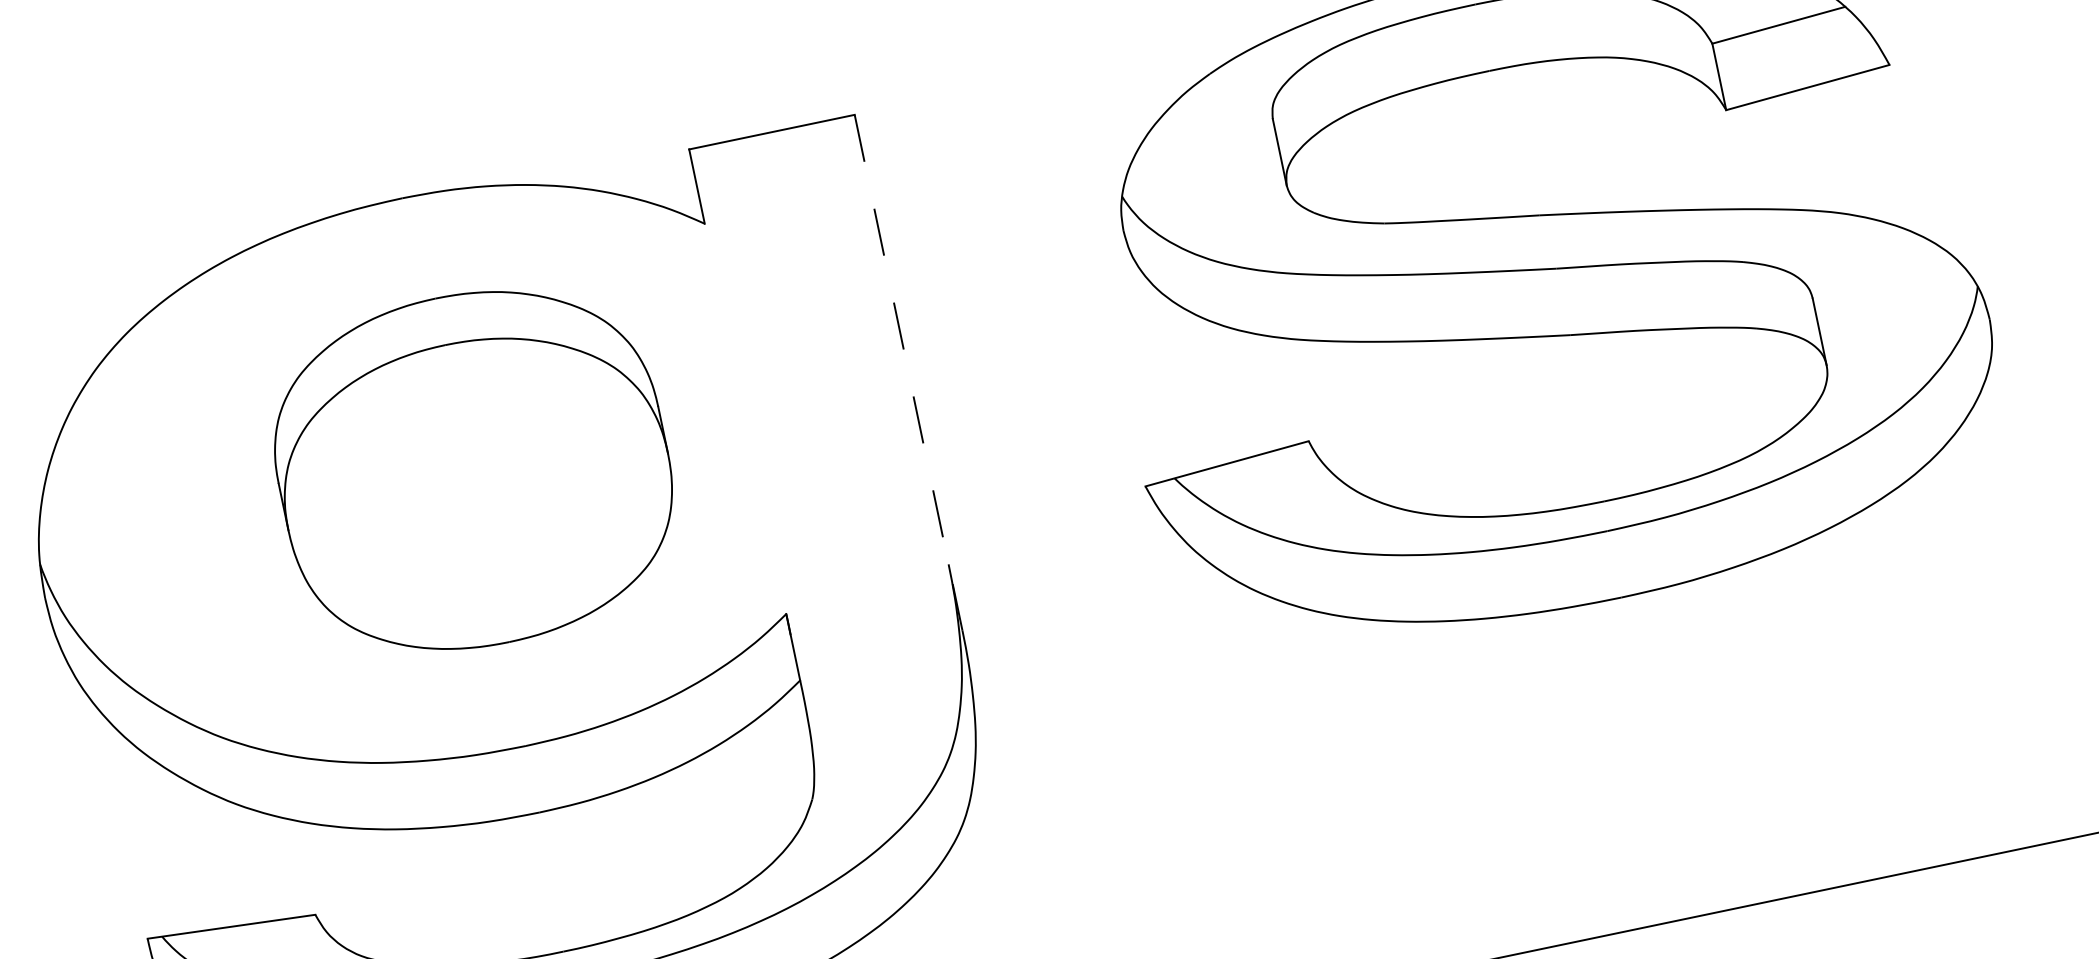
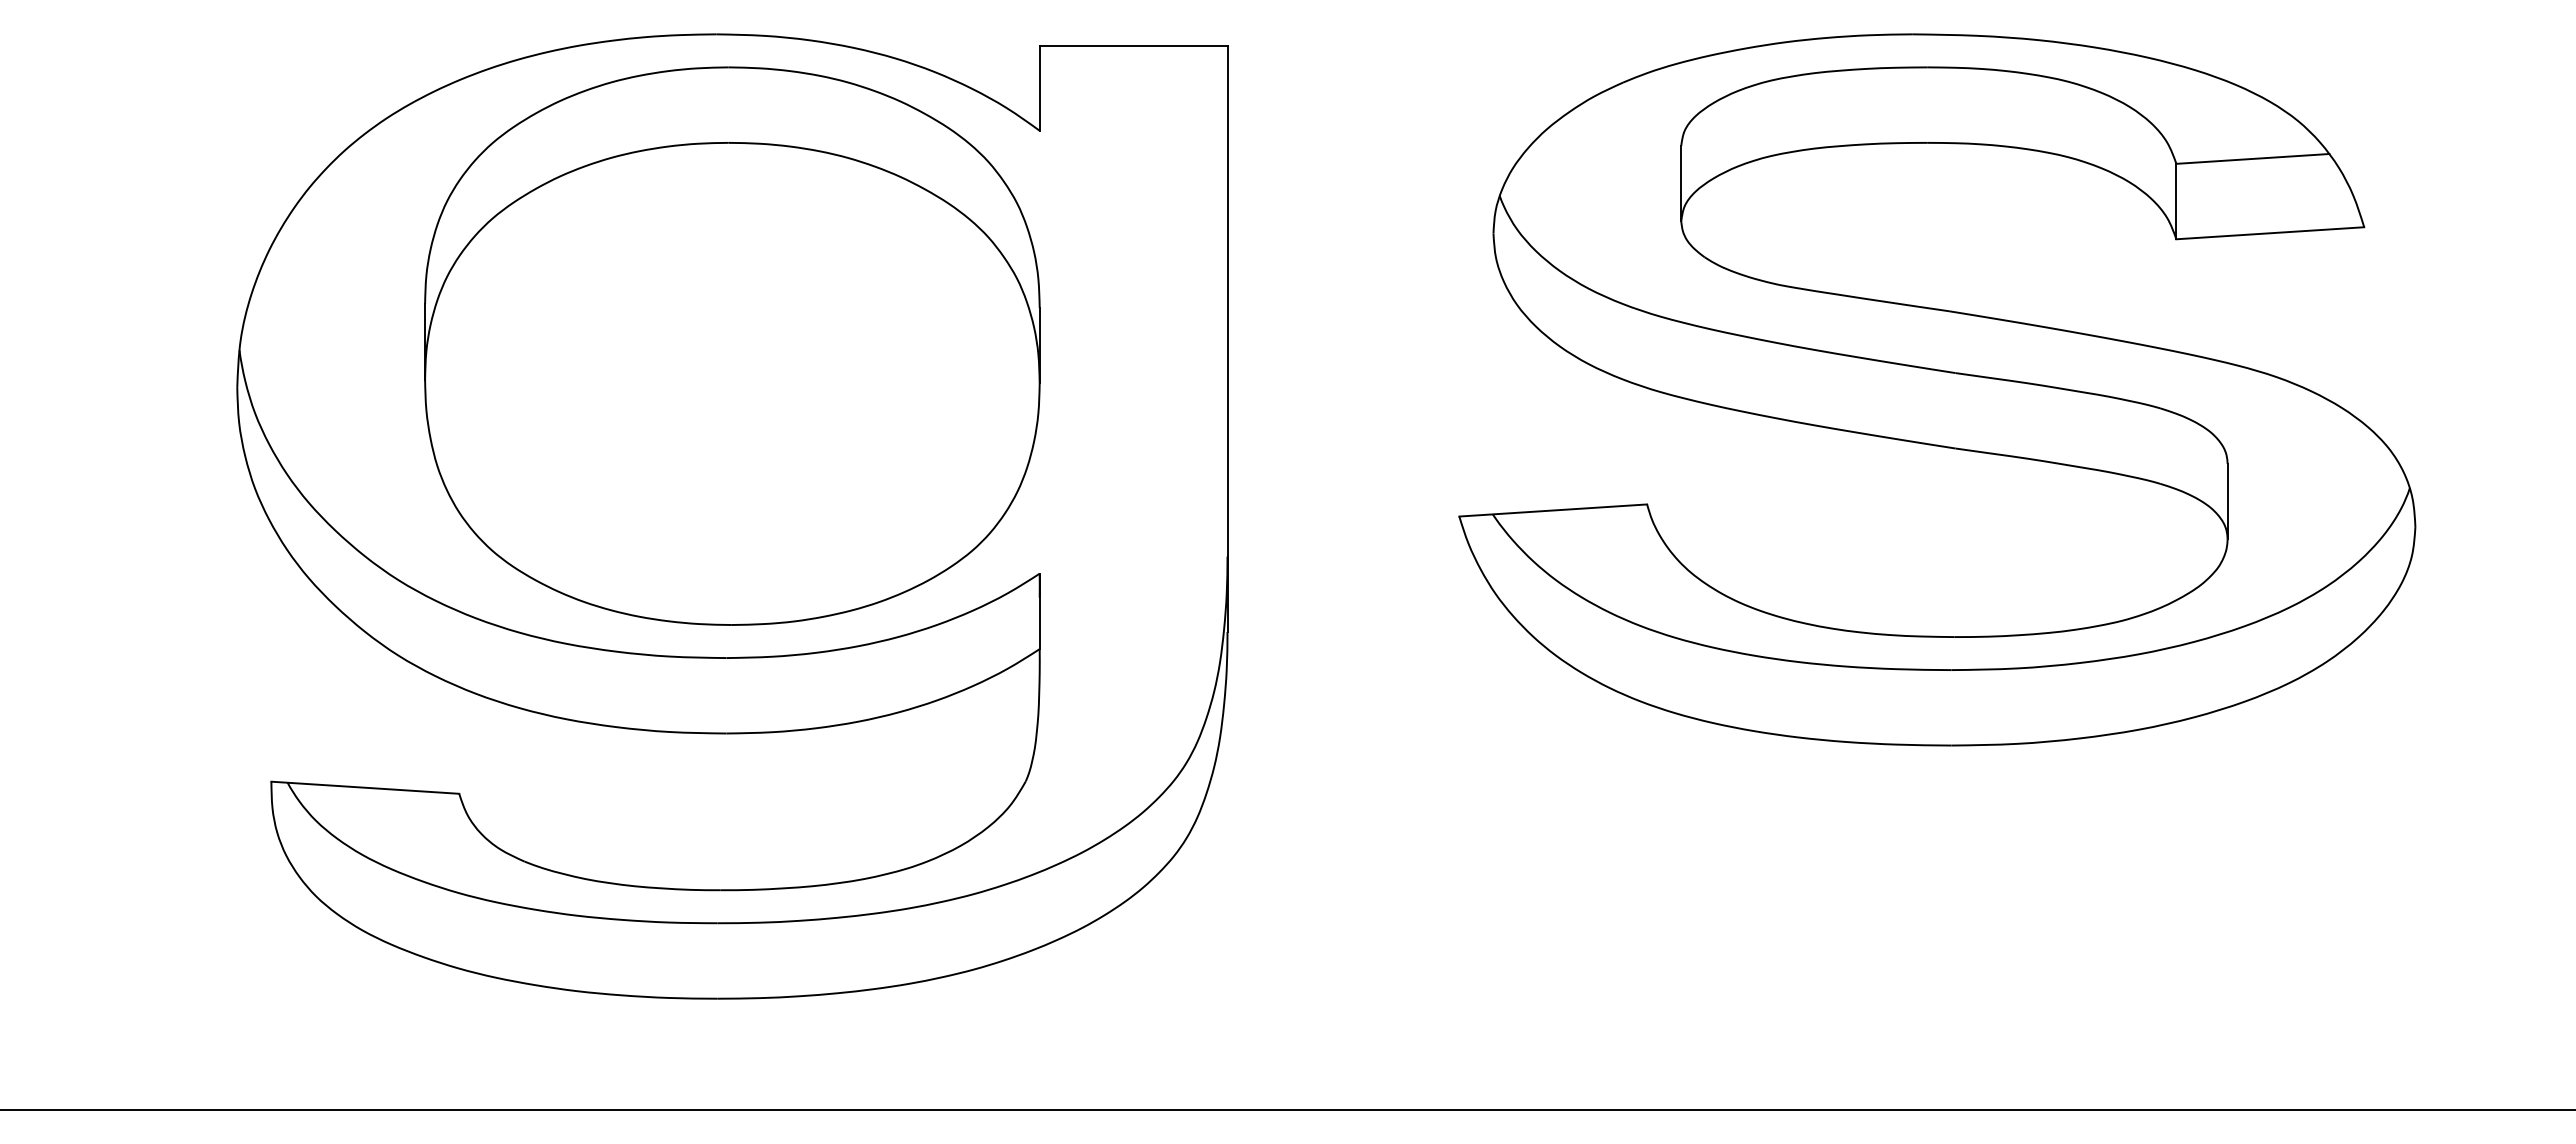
line: (908, 373) -> (1227, 339), dashed -> solid
part: (473, 469) -> (732, 345), size x1.43

